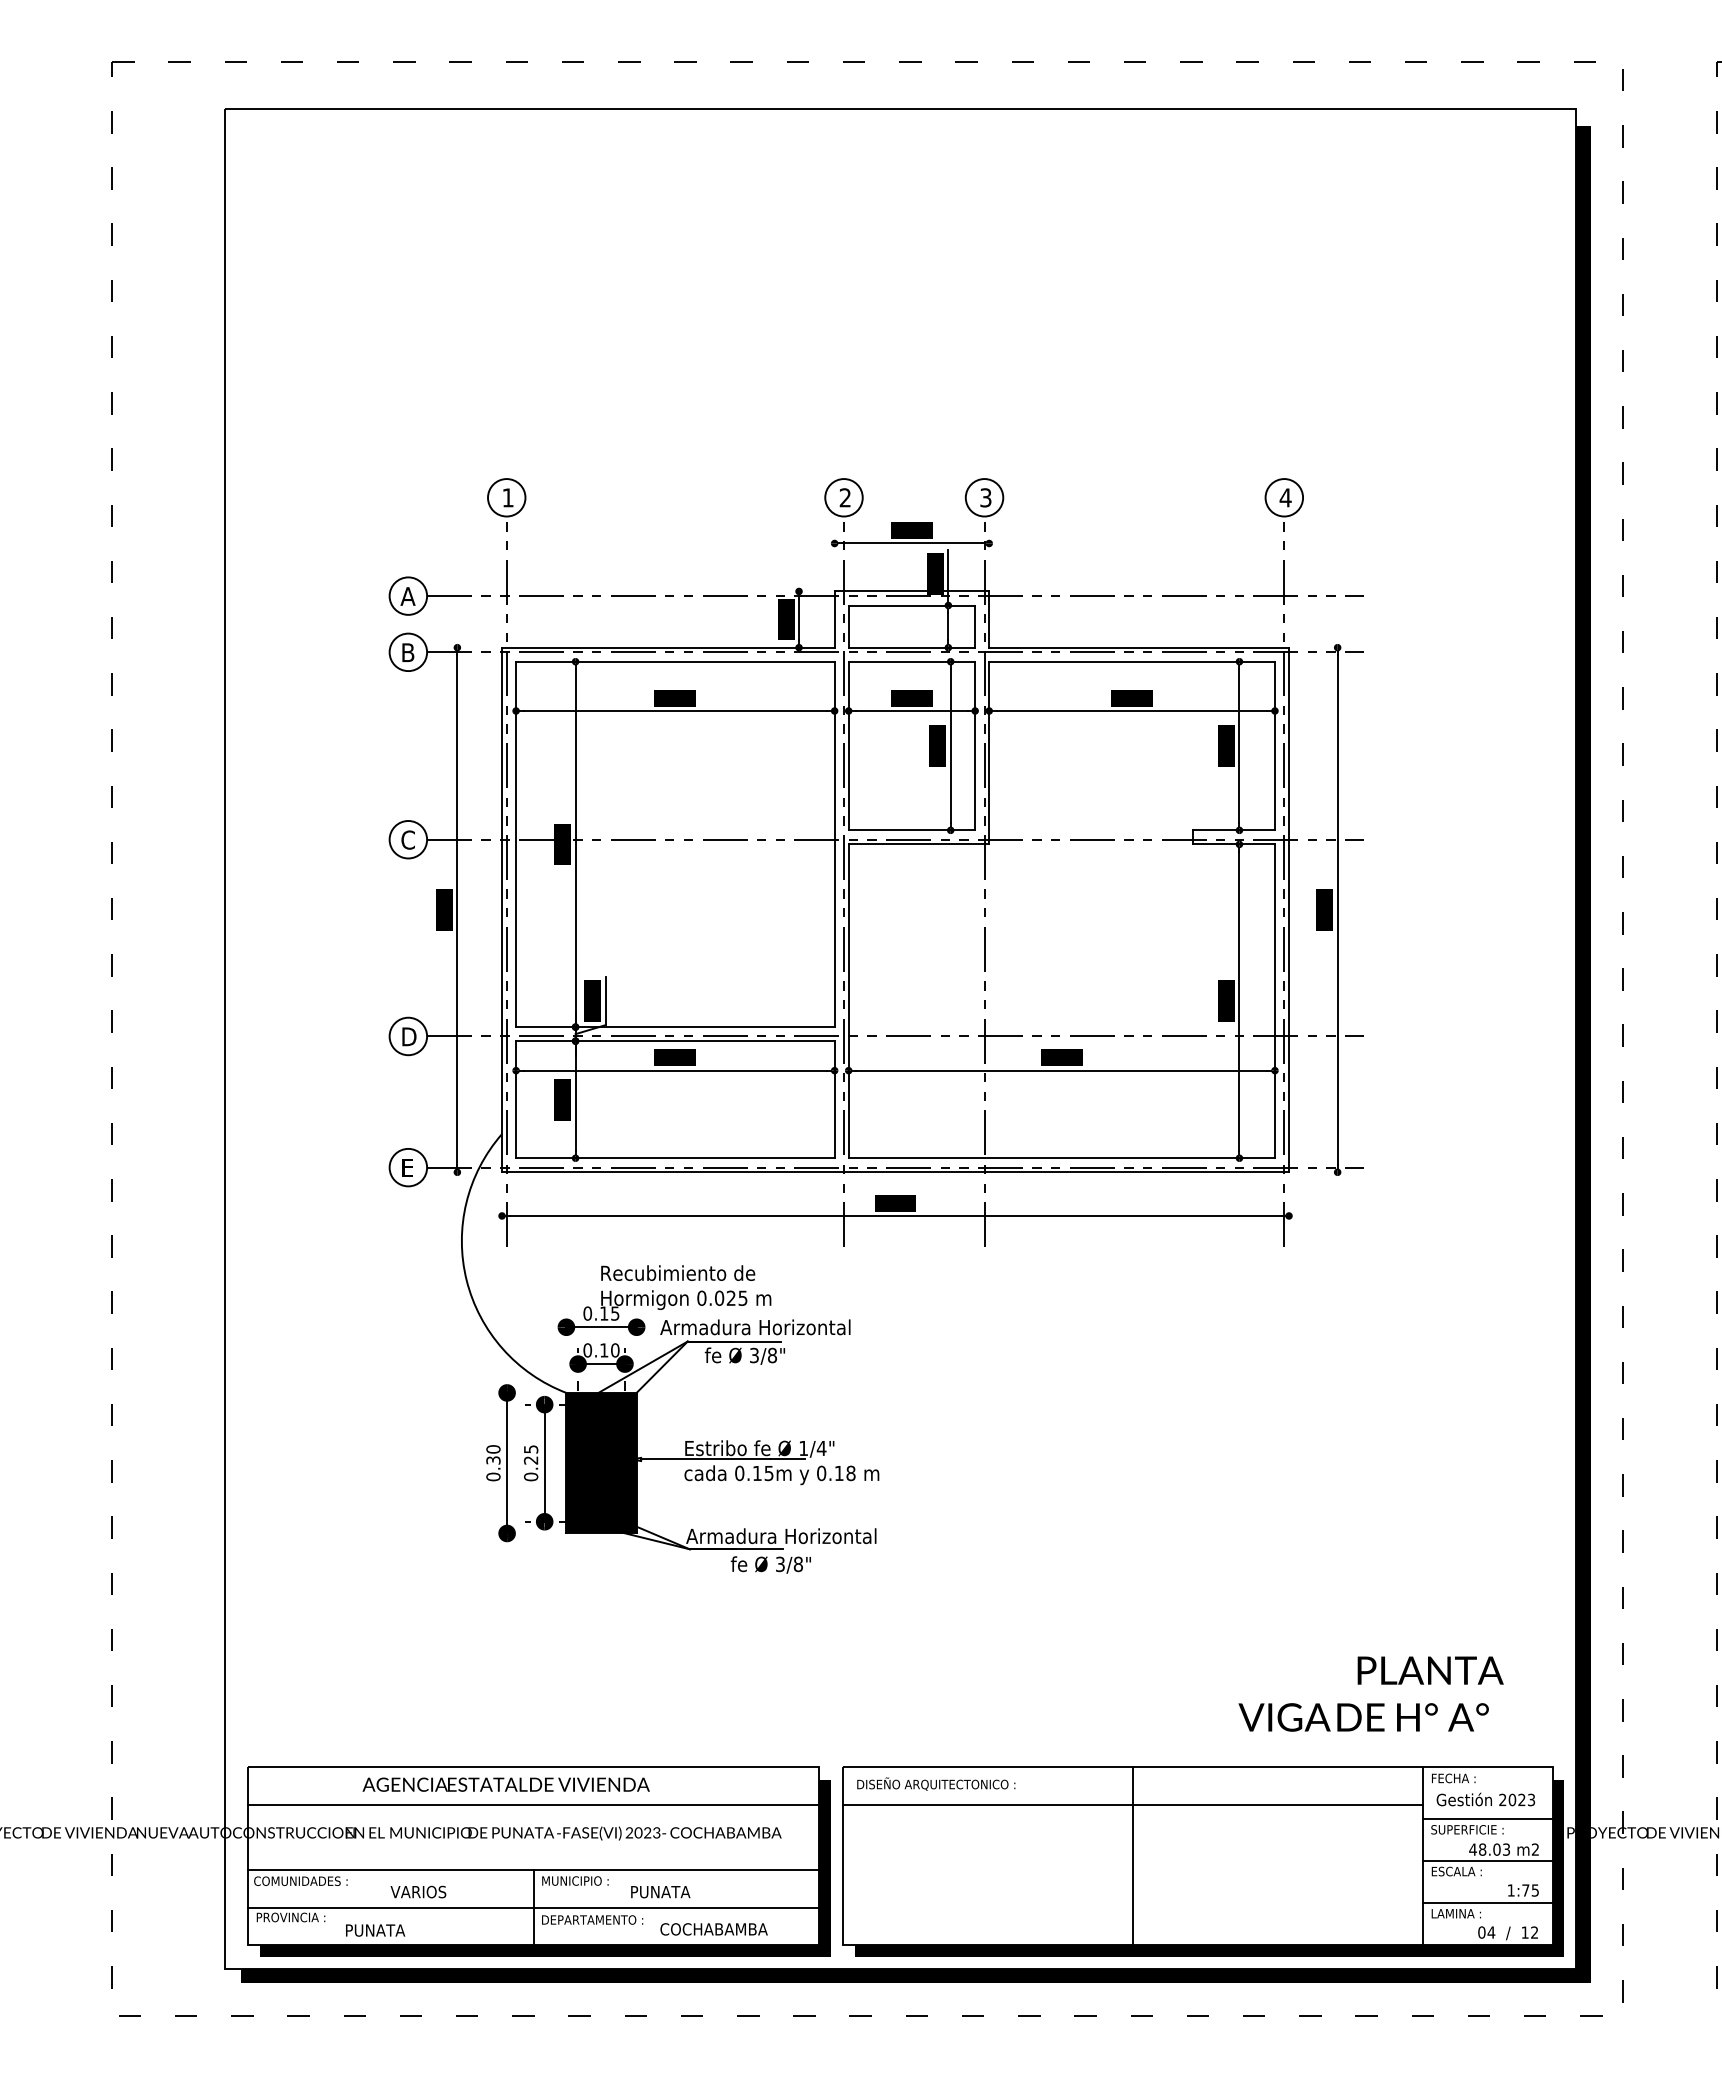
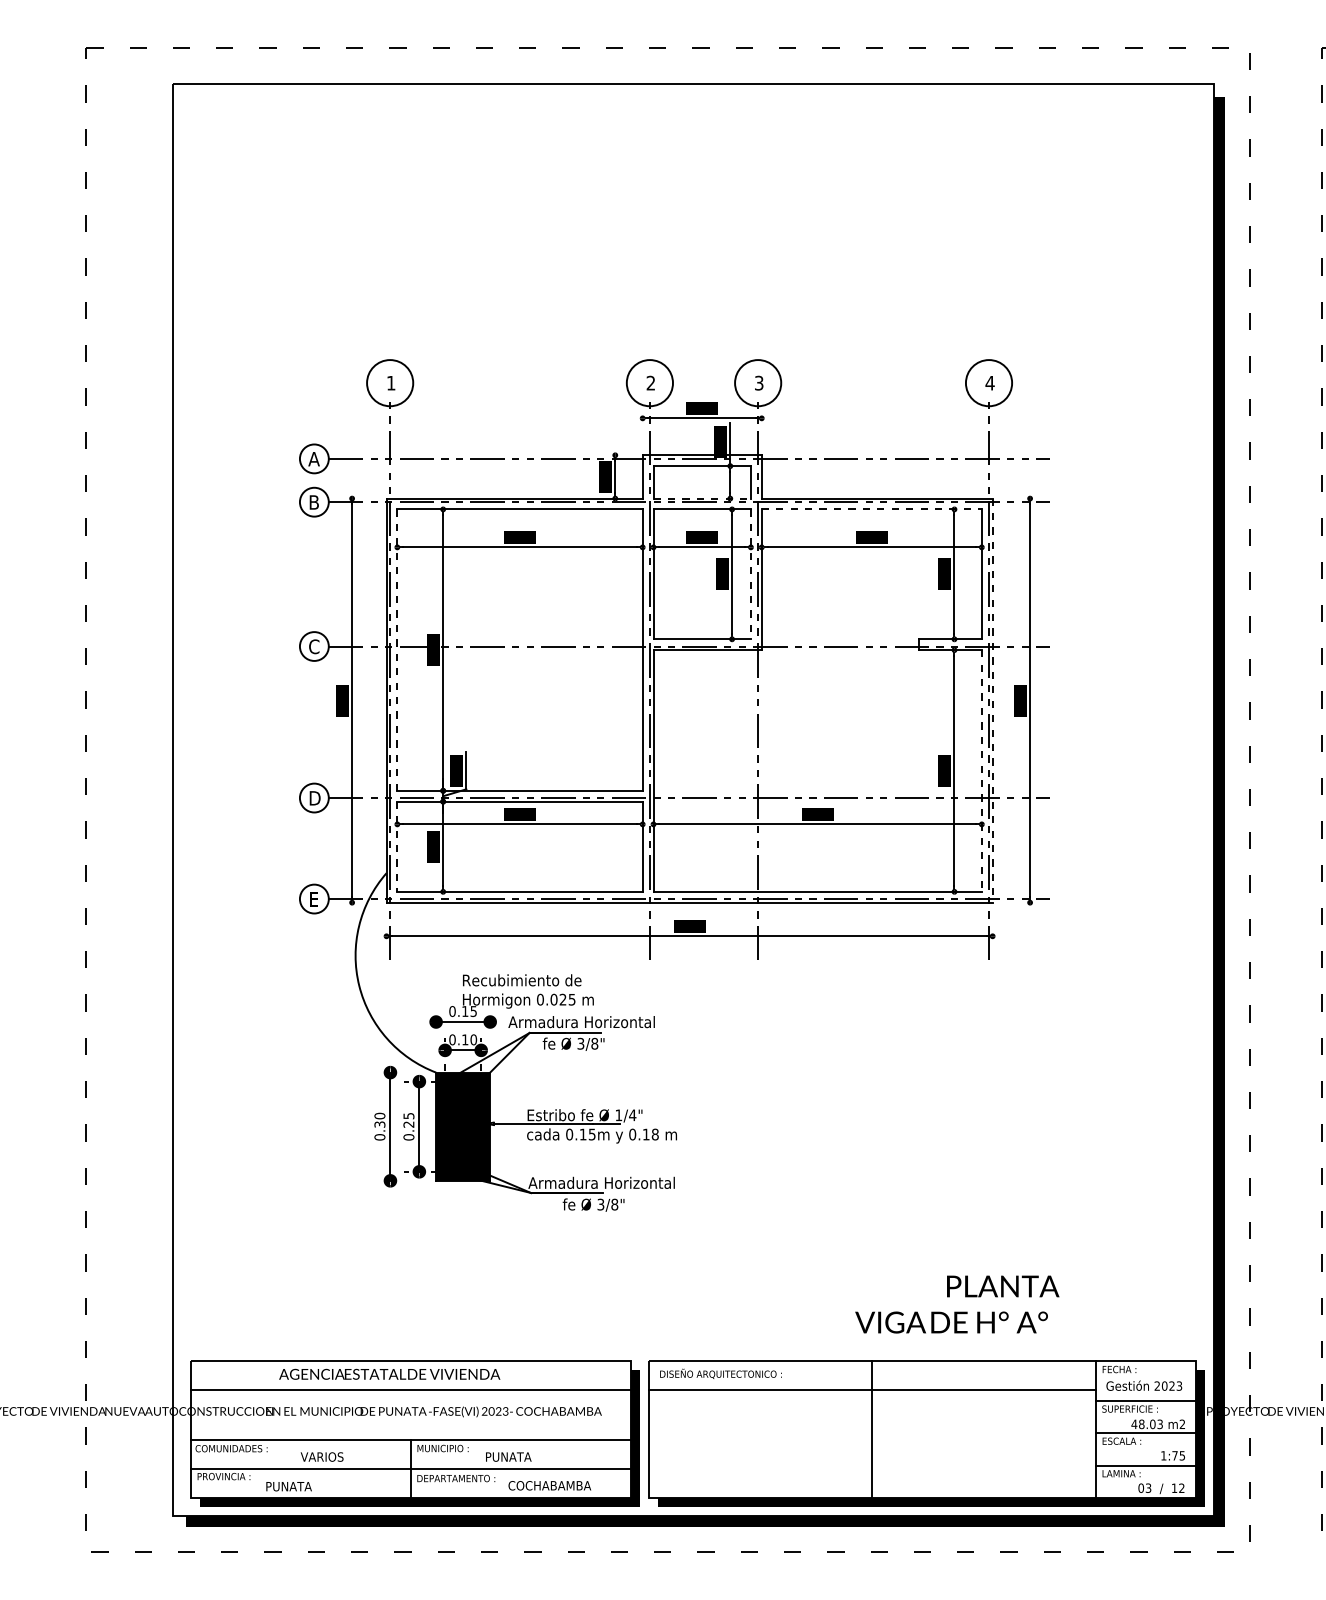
circle: (506, 497) -> (389, 382), size x1.6
circle: (843, 497) -> (649, 382), size x1.6
circle: (984, 497) -> (758, 382), size x1.6
circle: (1284, 497) -> (989, 382), size x1.6
line: (912, 647) -> (702, 498), solid -> dashed
line: (1132, 661) -> (872, 509), solid -> dashed
line: (975, 746) -> (751, 574), solid -> dashed
line: (516, 844) -> (397, 650), solid -> dashed
line: (1289, 910) -> (993, 701), solid -> dashed
line: (1274, 1001) -> (981, 771), solid -> dashed
line: (516, 1099) -> (397, 846), solid -> dashed
text: (1370, 1693) -> (956, 1304), moved
text: (1491, 1932) -> (1148, 1488), 04 -> 03

